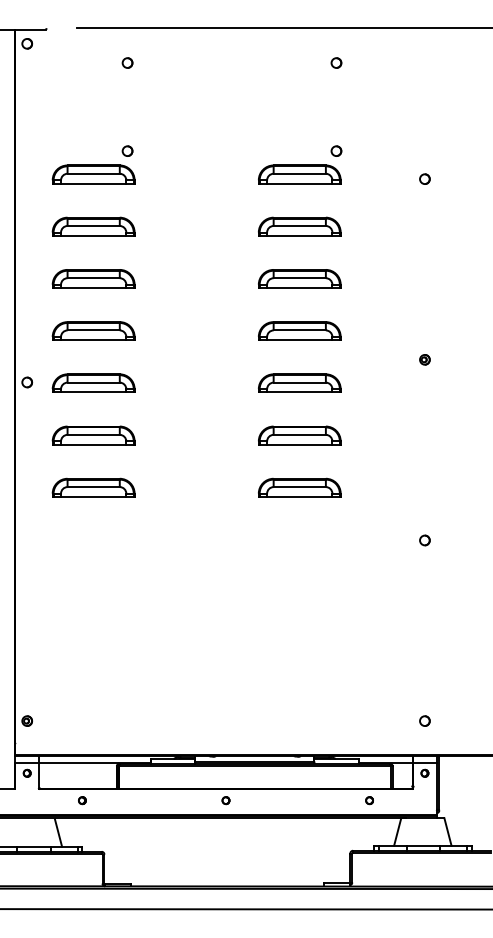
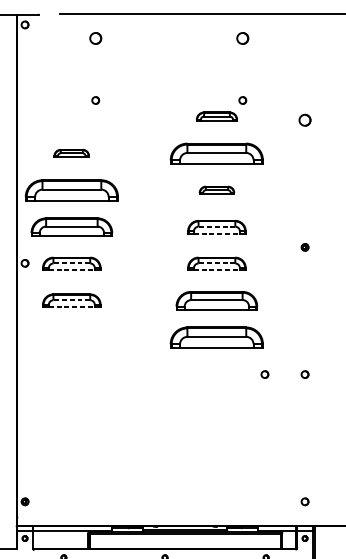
part: (127, 62) -> (95, 38), size x1.6
part: (336, 62) -> (242, 38), size x1.6
part: (93, 174) -> (71, 116), removed
part: (299, 174) -> (216, 116), size x0.7
circle: (424, 178) -> (304, 119), size x1.6
part: (93, 226) -> (71, 153), size x0.6
part: (299, 226) -> (216, 153), size x1.6
part: (93, 278) -> (71, 190), size x1.6
part: (299, 278) -> (216, 190), size x0.6
part: (93, 330) -> (71, 226), size x1.4
line: (299, 330) -> (216, 226), solid -> dashed
line: (299, 340) -> (216, 233), solid -> dashed
line: (93, 382) -> (71, 263), solid -> dashed
line: (299, 382) -> (216, 263), solid -> dashed
line: (93, 392) -> (71, 270), solid -> dashed
line: (299, 392) -> (216, 270), solid -> dashed
line: (93, 434) -> (71, 299), solid -> dashed
part: (299, 435) -> (216, 300), size x1.4
line: (93, 444) -> (71, 307), solid -> dashed
part: (93, 487) -> (71, 337), removed
part: (299, 487) -> (216, 337), size x1.6
part: (367, 540) -> (264, 374), added

